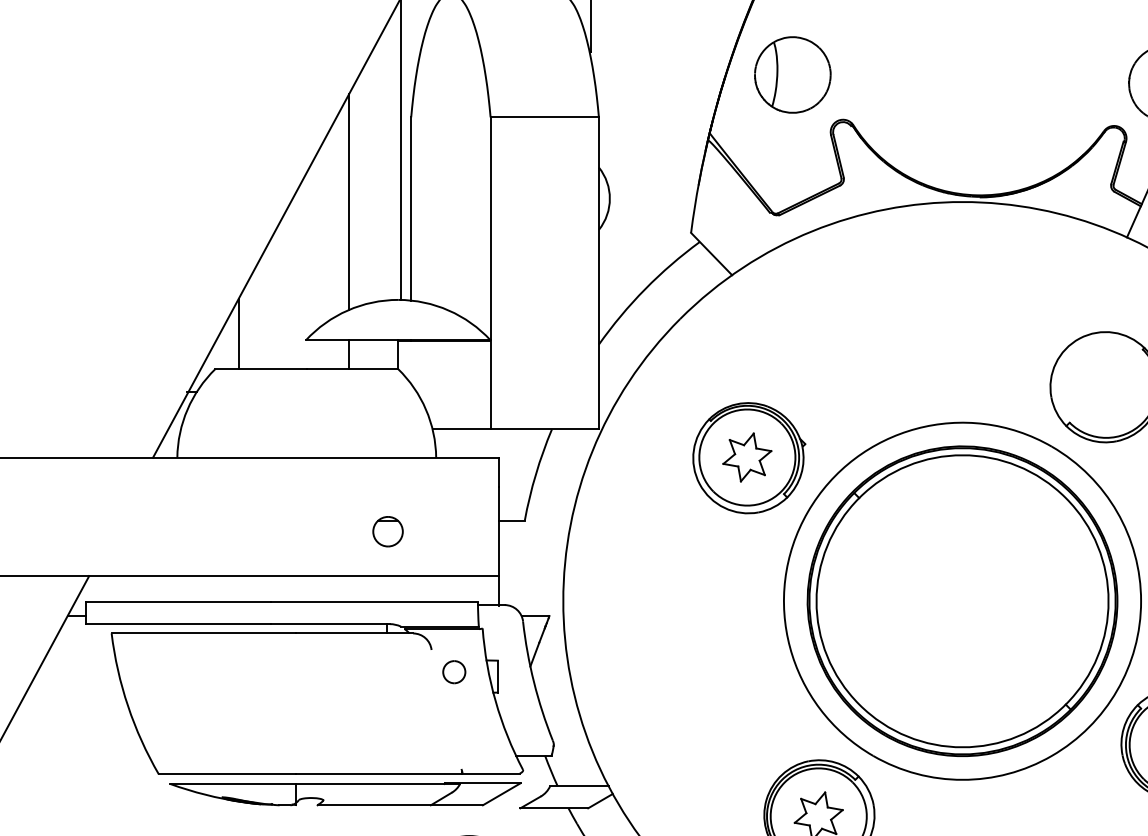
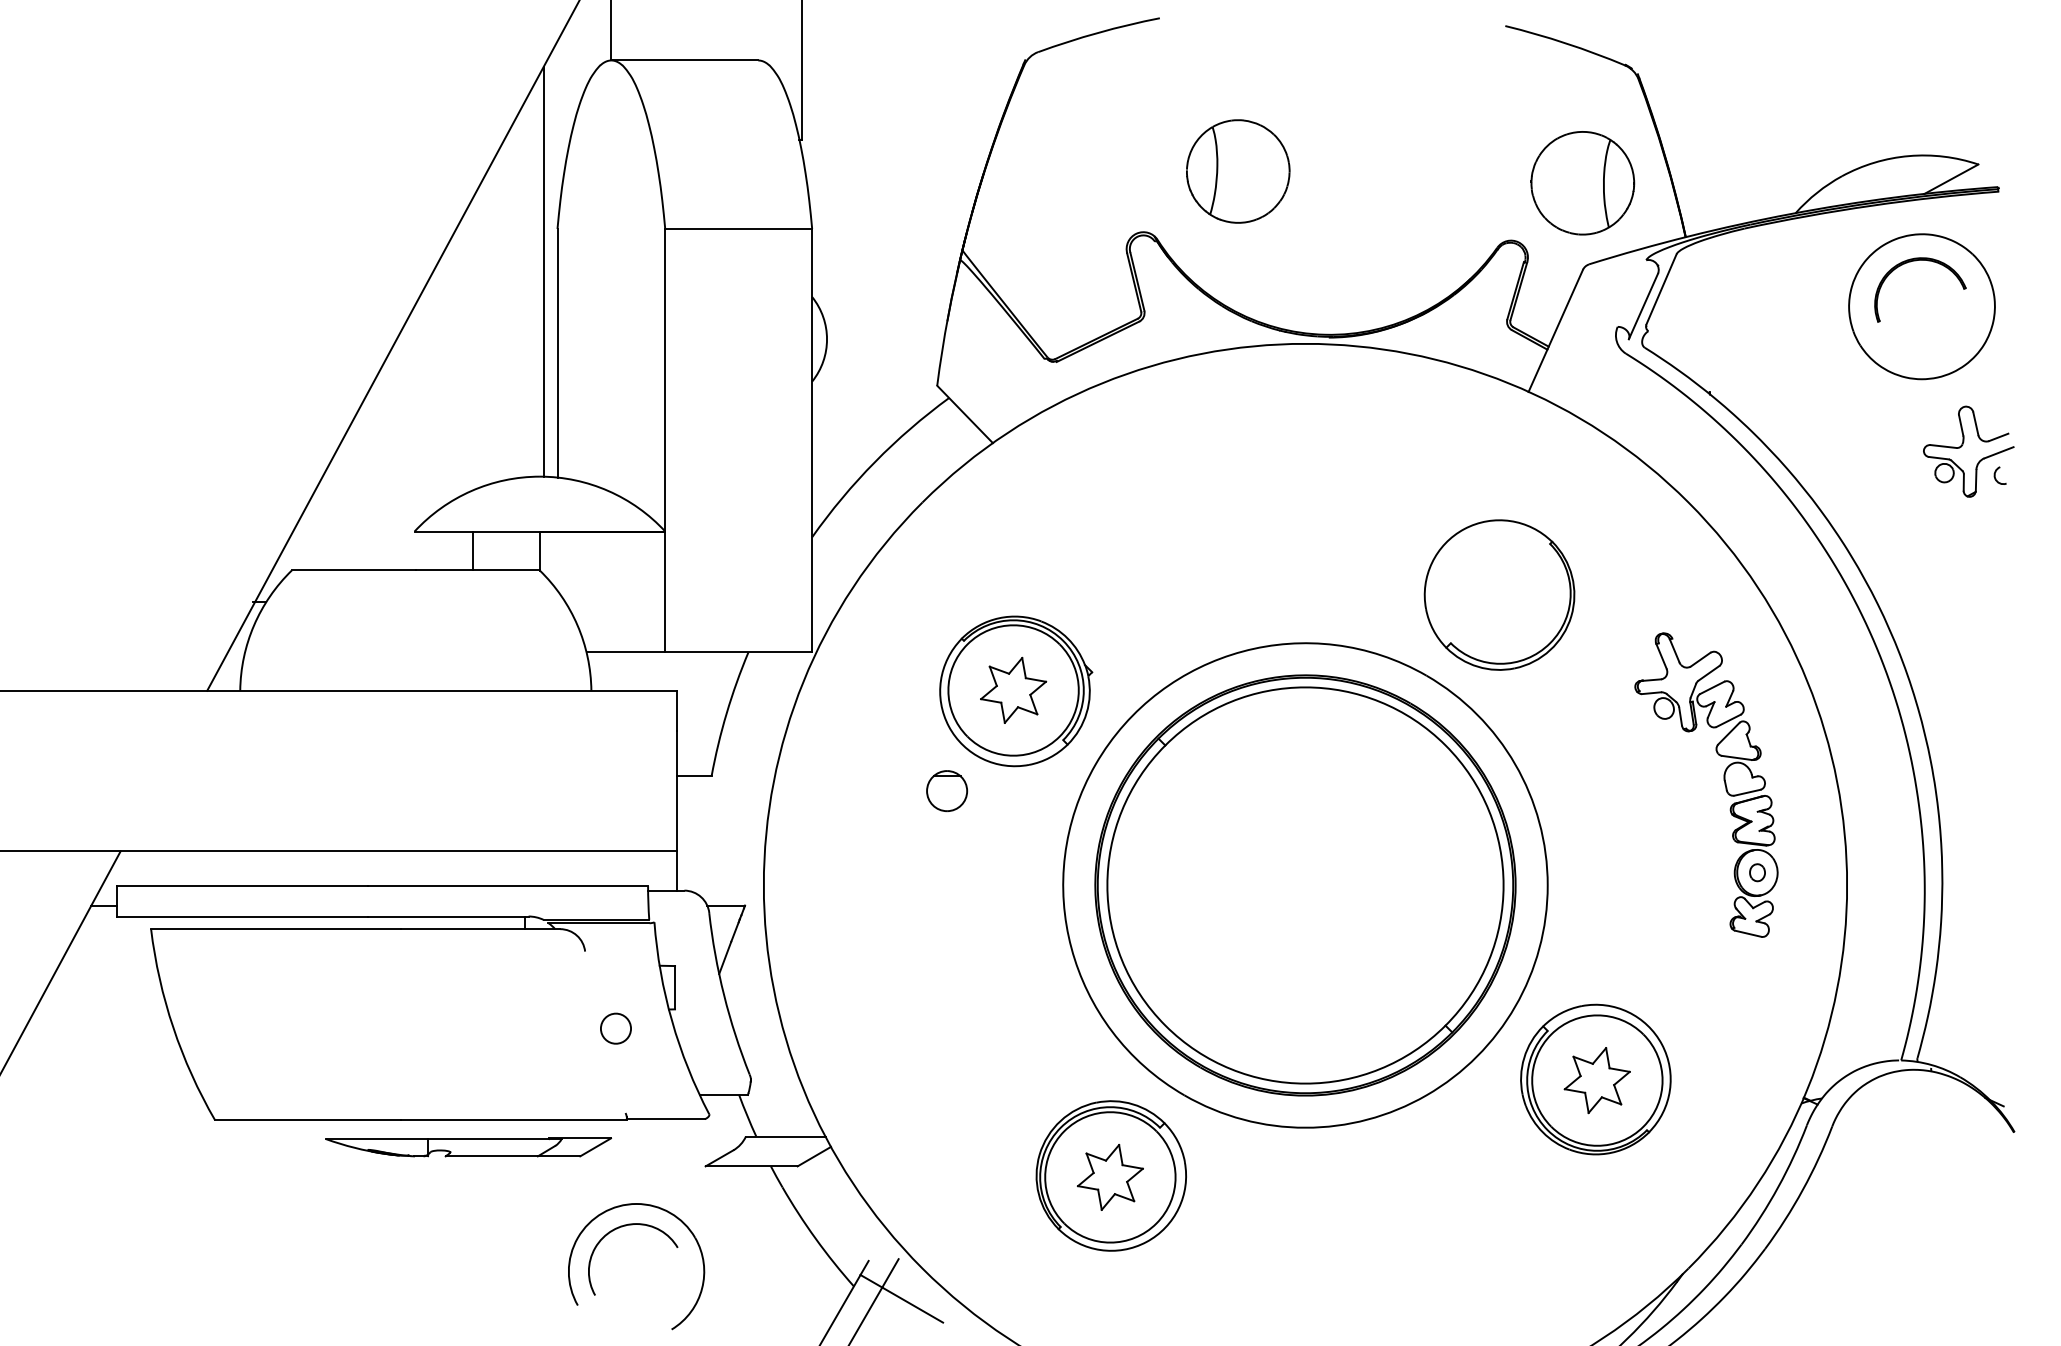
part: (793, 74) -> (1238, 171), moved
line: (349, 201) -> (473, 343), removed
line: (238, 333) -> (323, 522), removed
part: (388, 531) -> (947, 791), moved
part: (453, 672) -> (615, 1028), moved
part: (345, 794) -> (468, 1147), size x0.6

